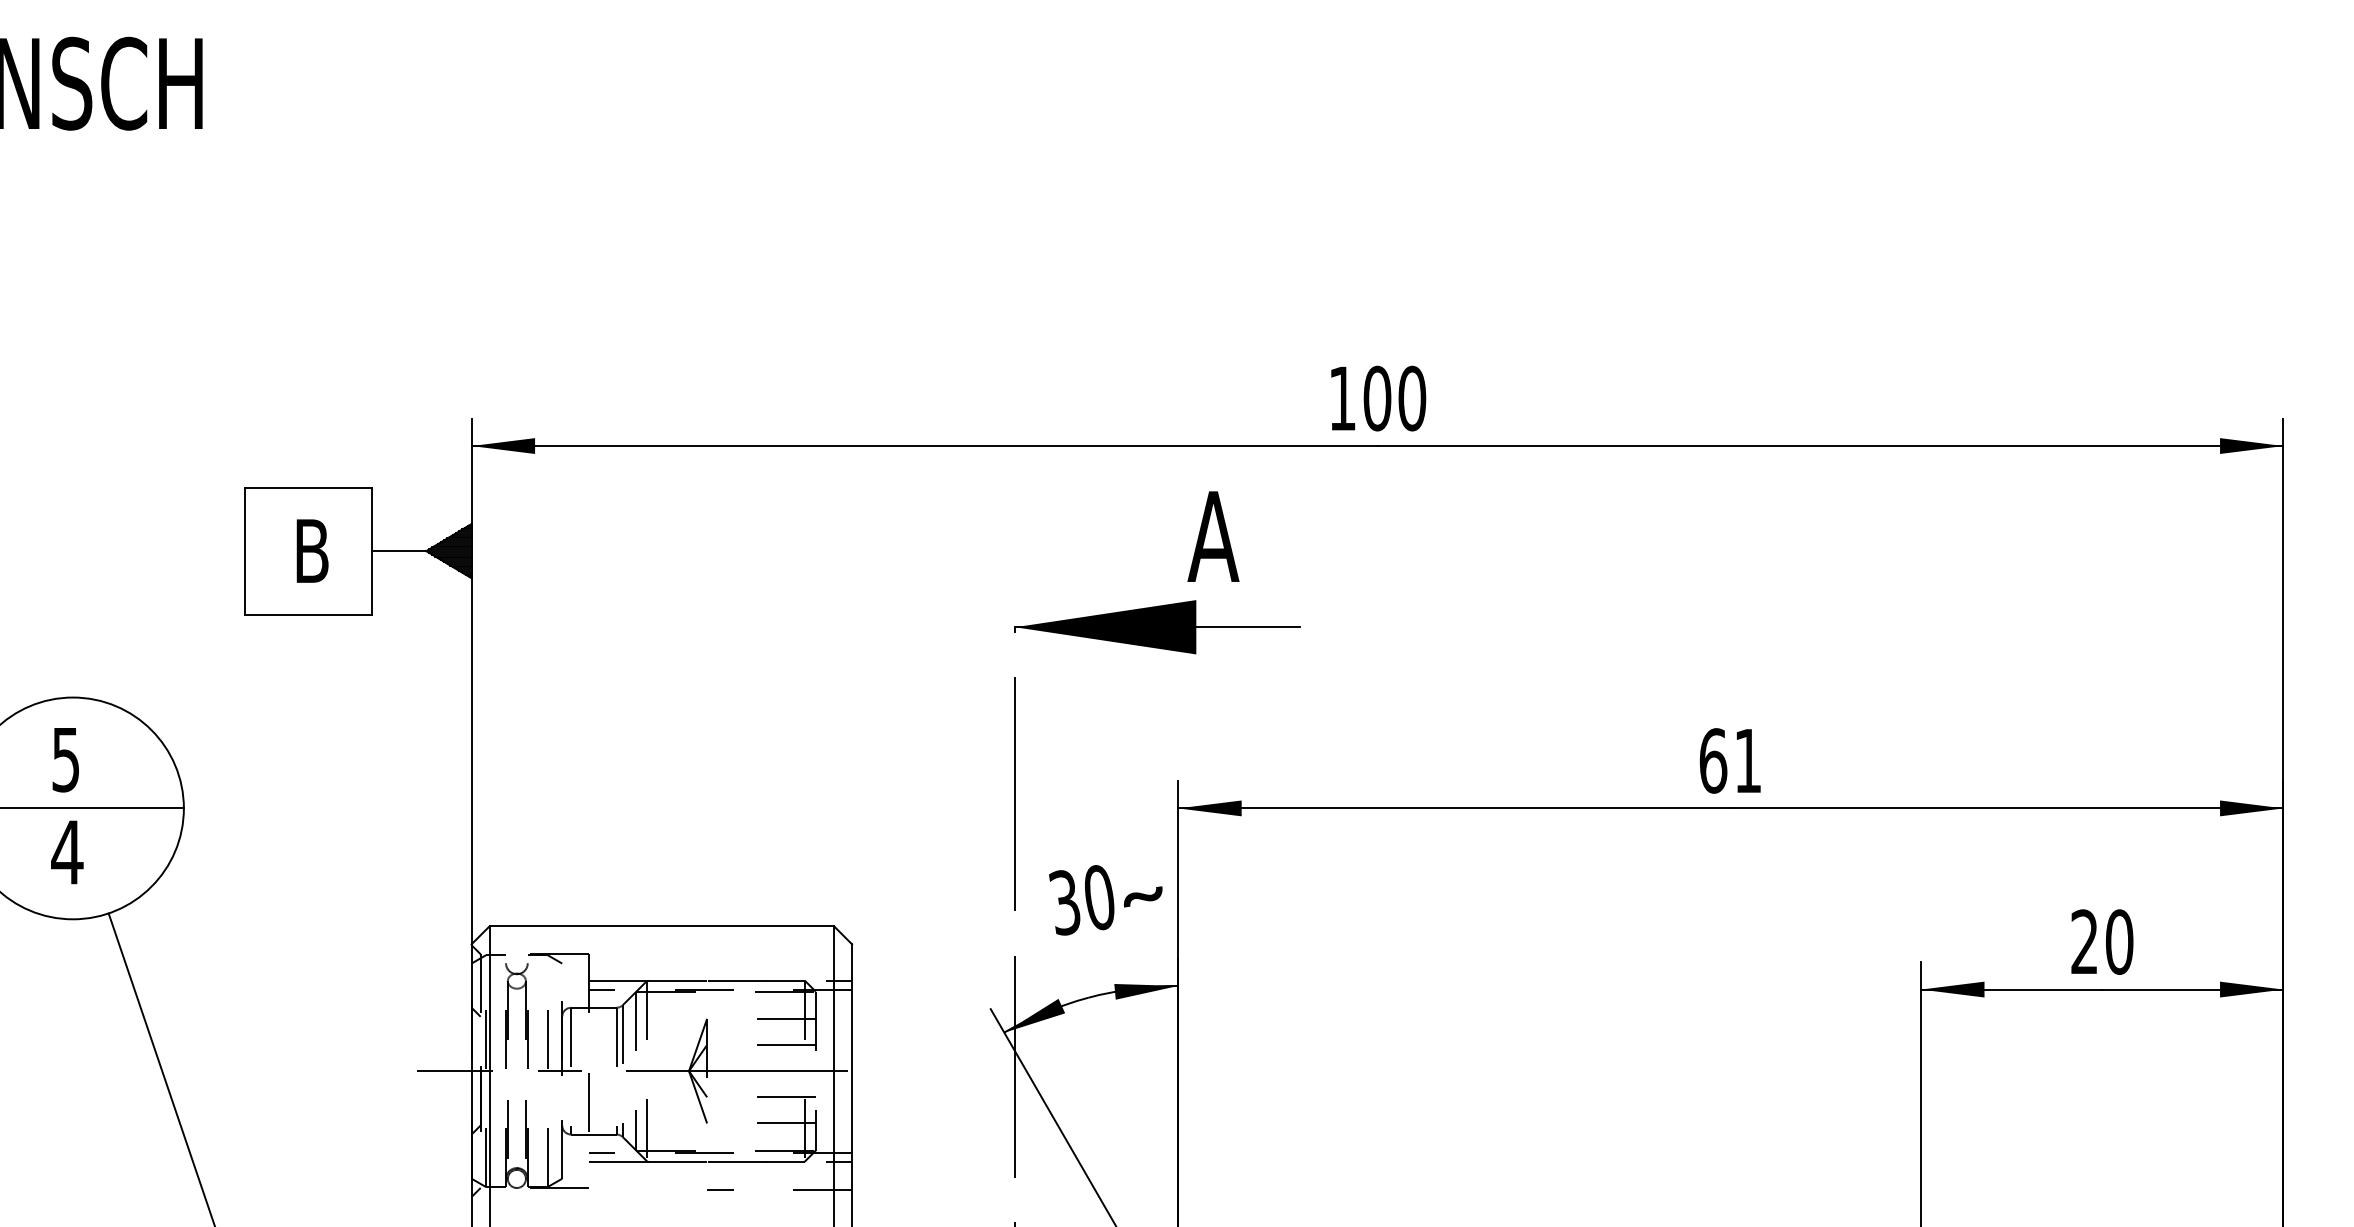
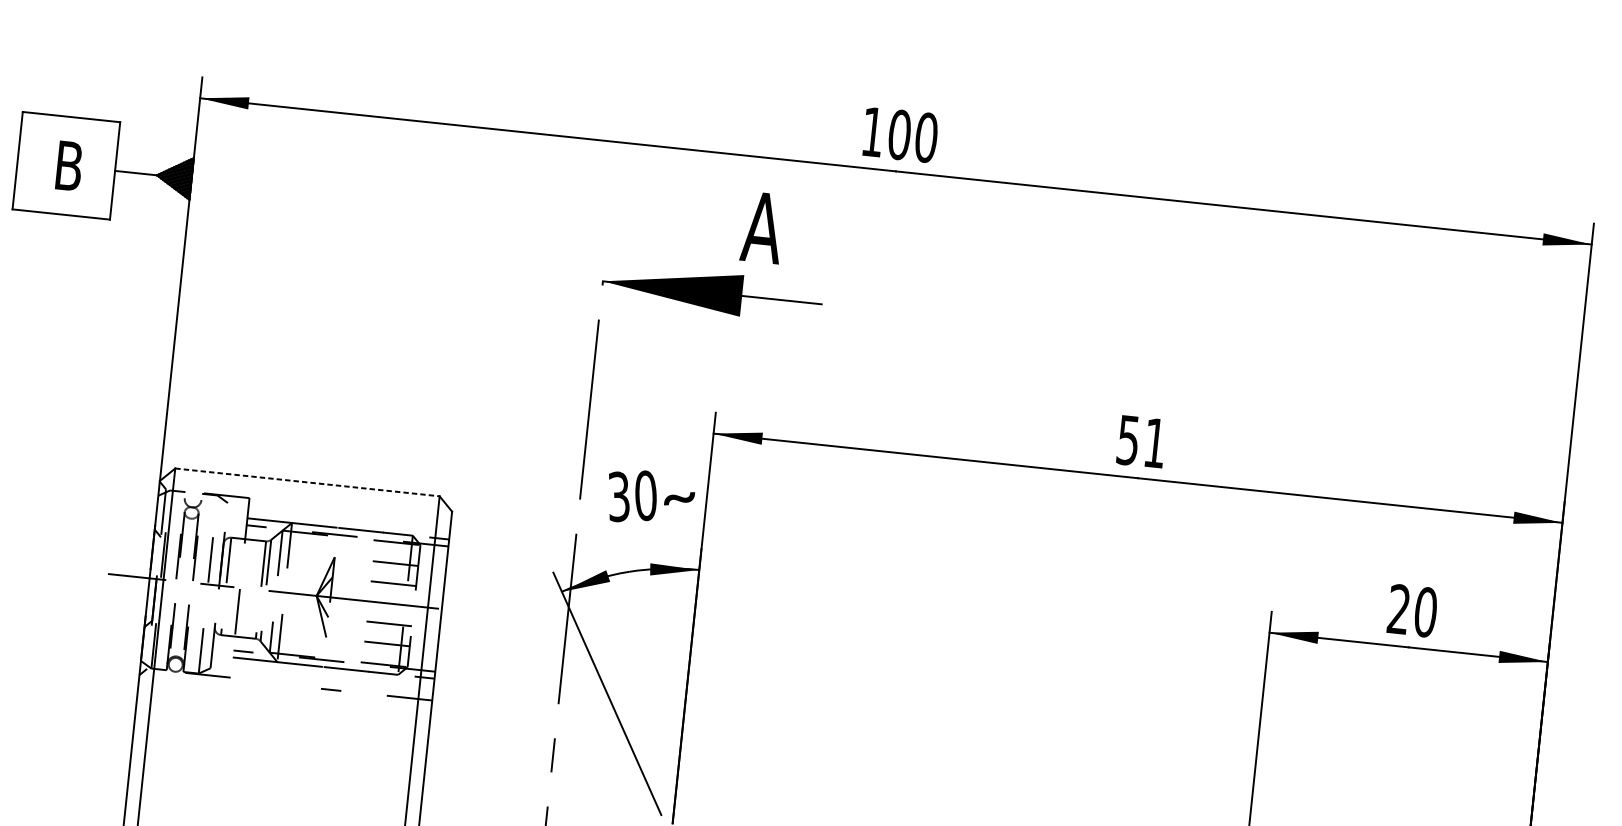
text: (1713, 760) -> (1128, 440), 61 -> 51
line: (662, 926) -> (307, 482), solid -> dashed

